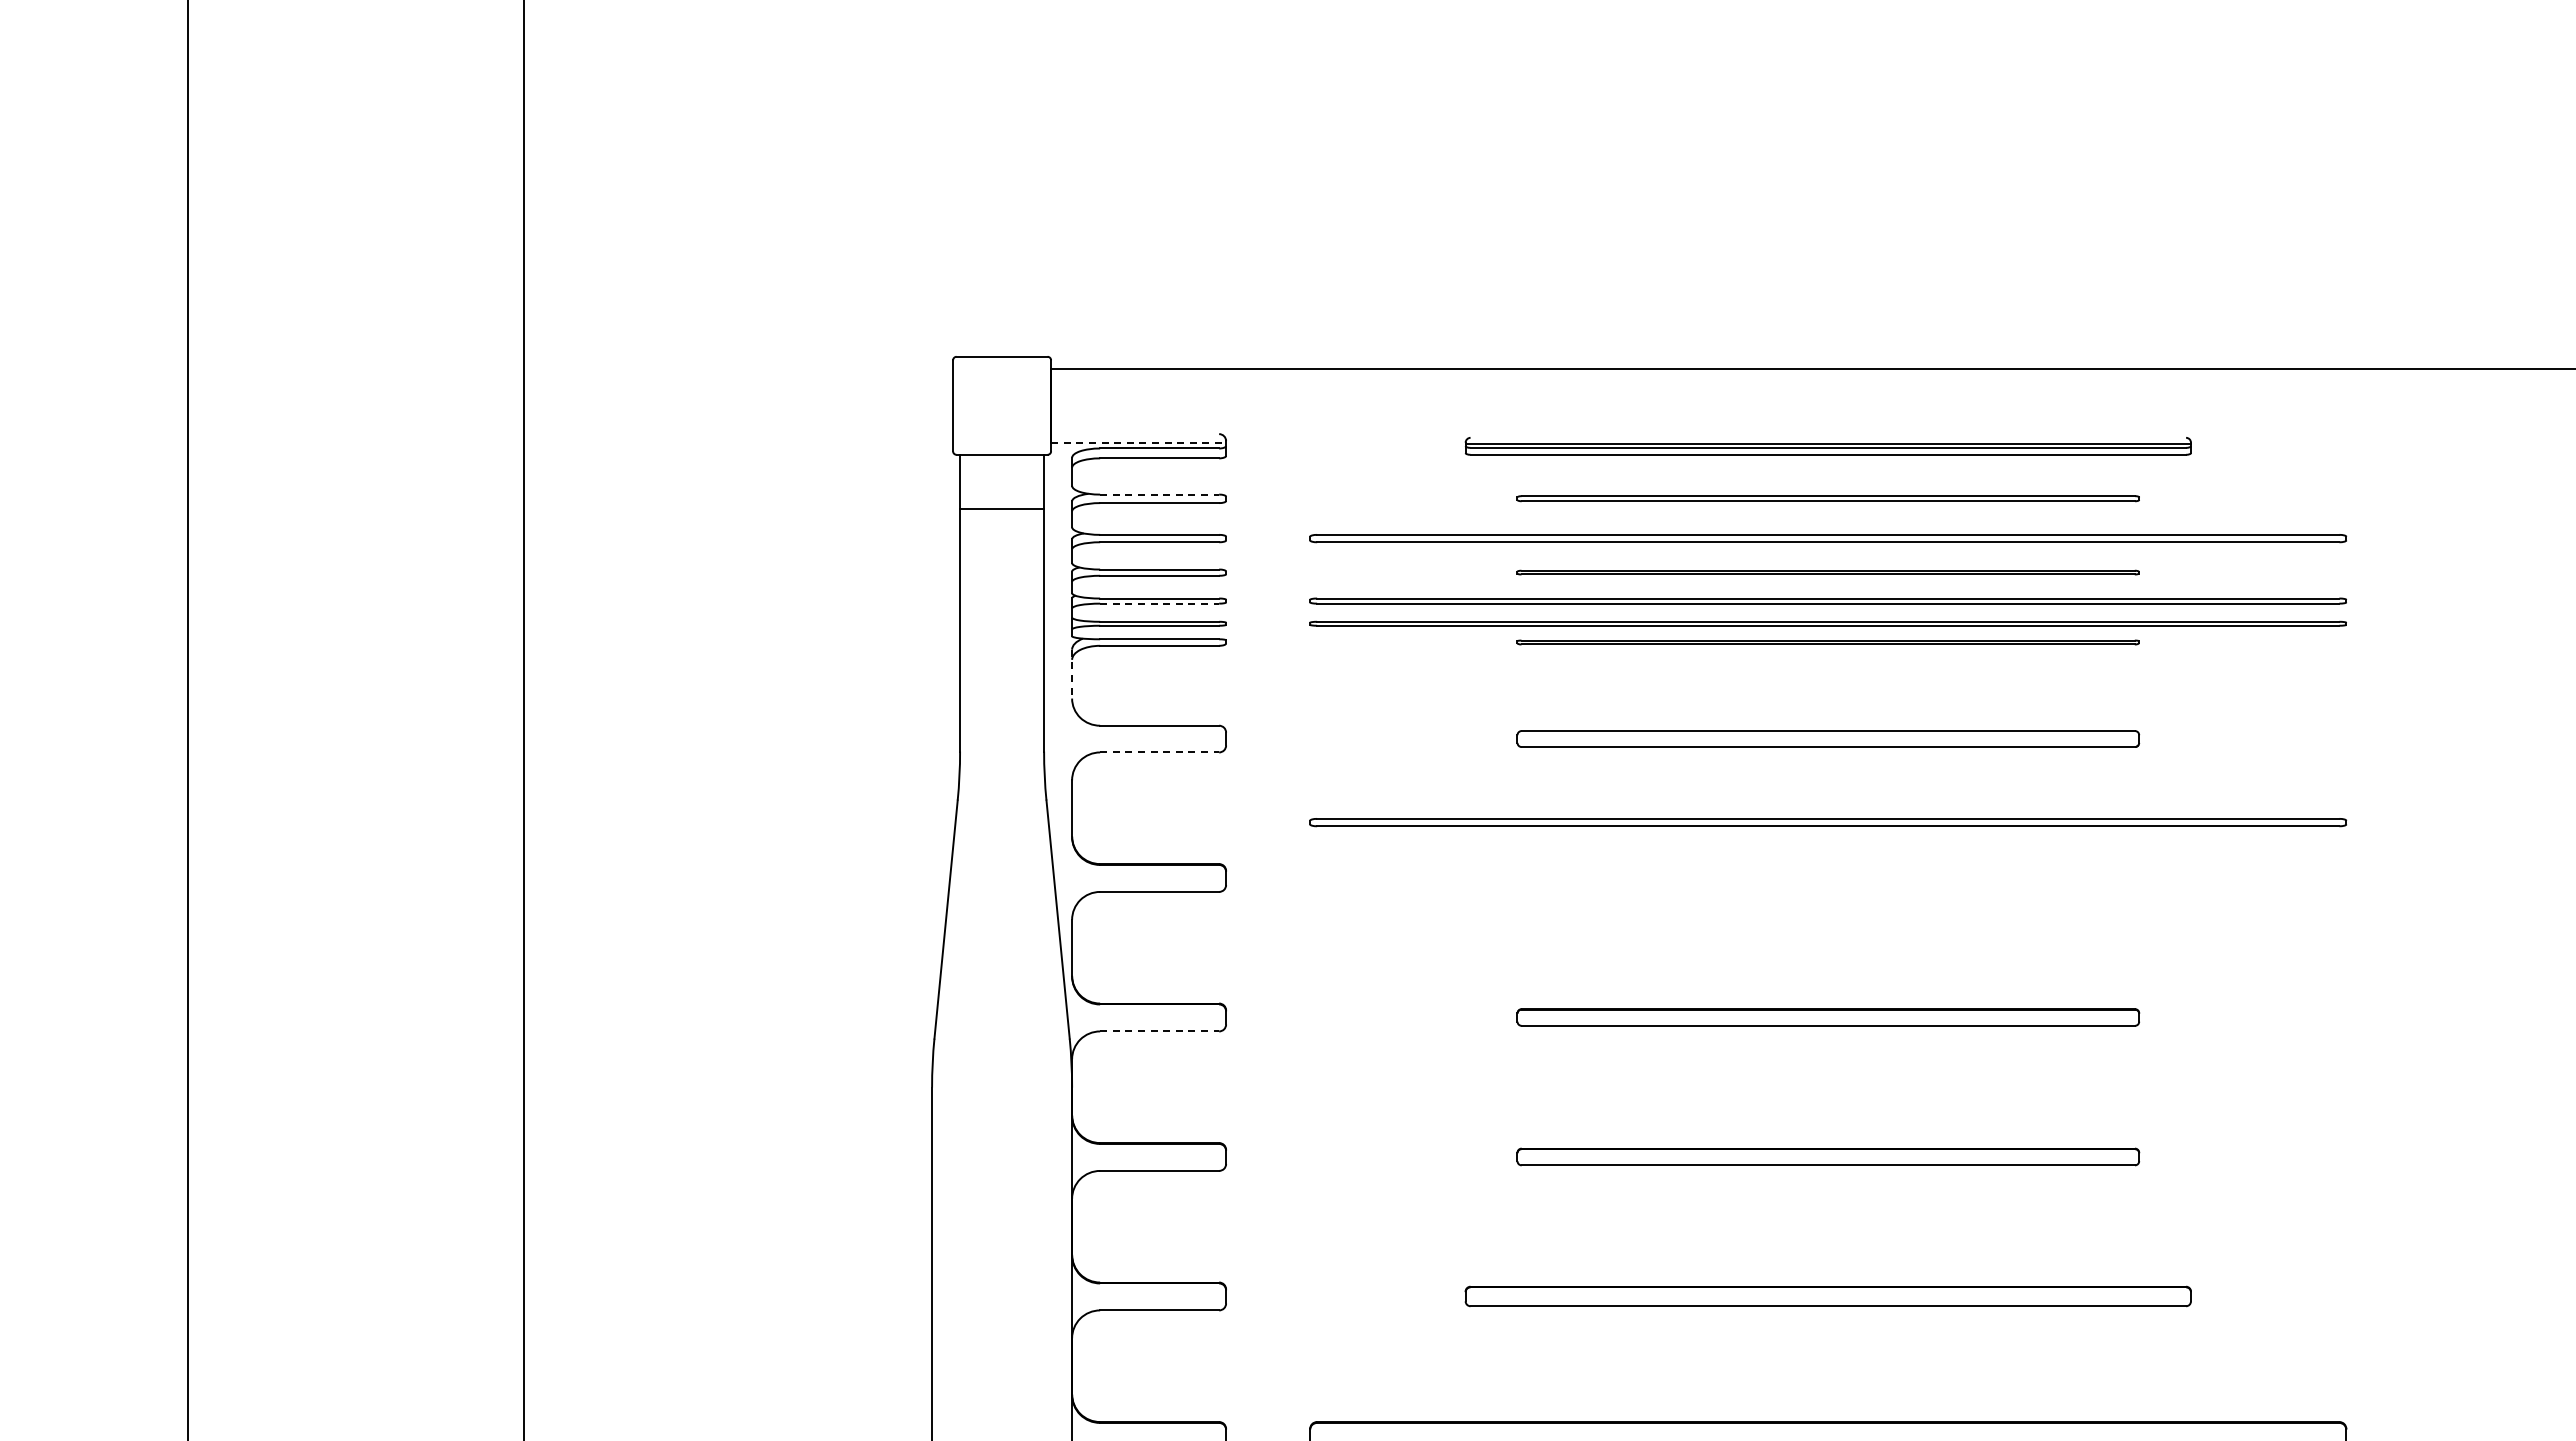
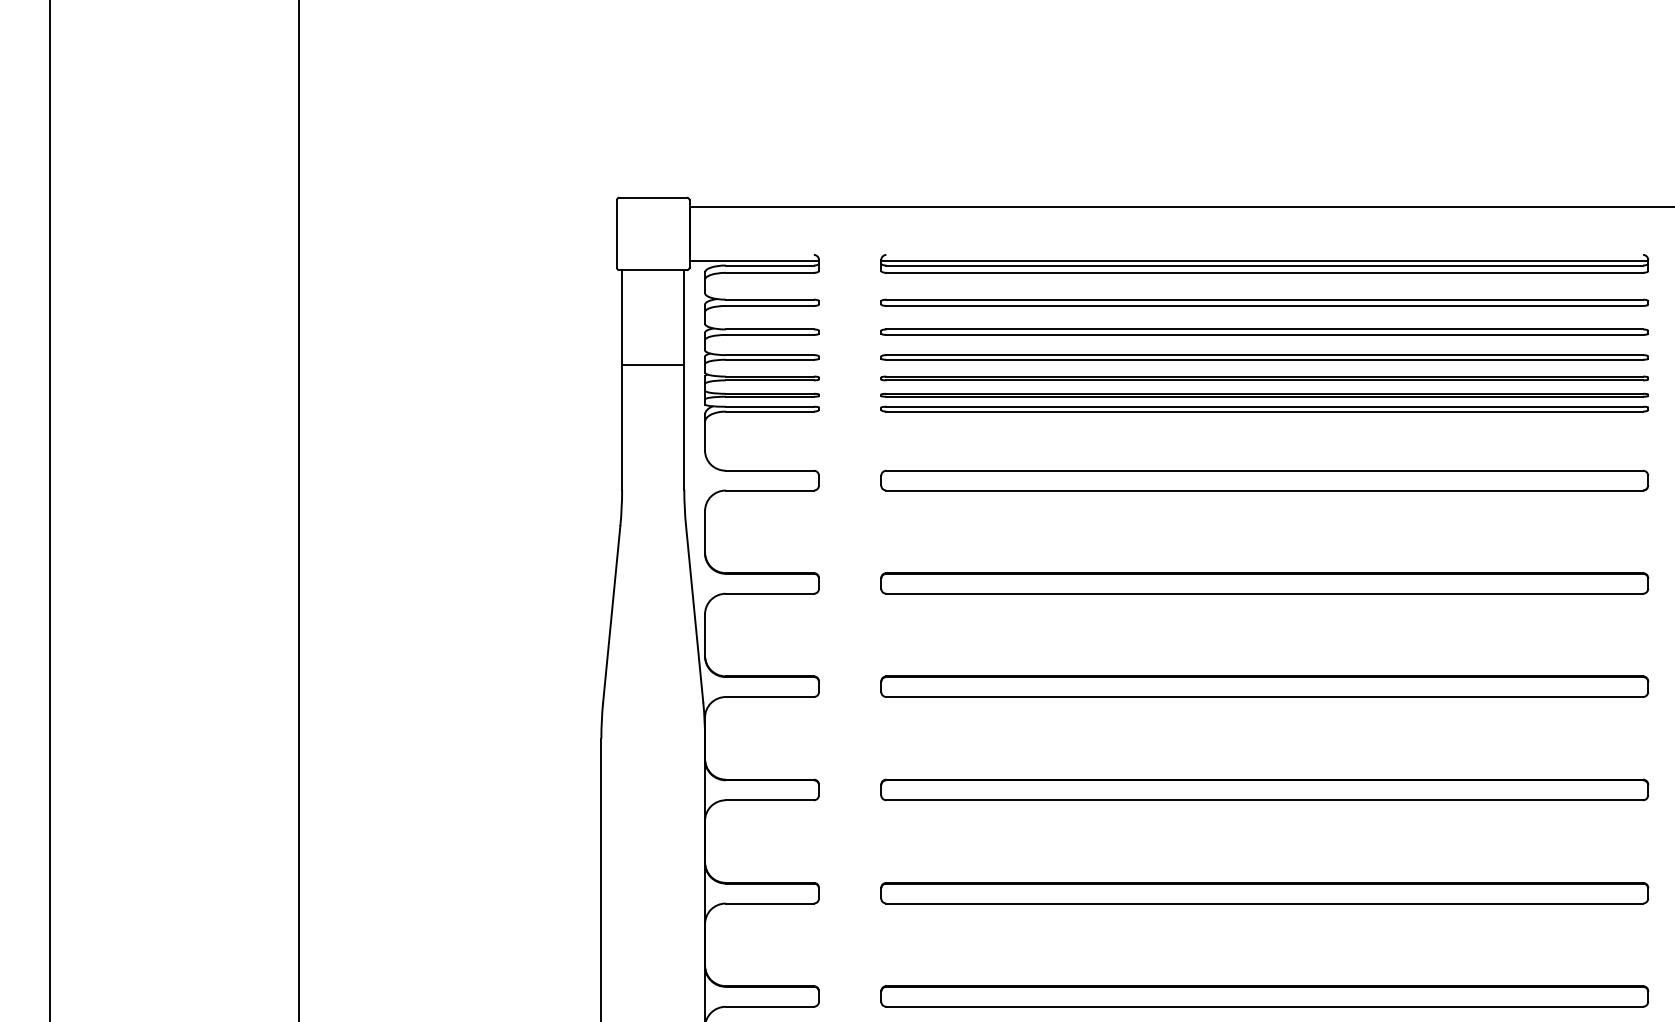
line: (1138, 442) -> (754, 261), dashed -> solid
part: (1828, 446) -> (1264, 264), size x1.43
line: (1159, 494) -> (769, 299), dashed -> solid
part: (1828, 498) -> (1264, 302), size x1.67
line: (1002, 508) -> (653, 365), moved
part: (1827, 572) -> (1264, 357), size x1.67
line: (1159, 603) -> (769, 380), dashed -> solid
part: (1827, 642) -> (1264, 409), size x1.67
line: (1072, 674) -> (705, 432), dashed -> solid
part: (1828, 738) -> (1264, 480), size x1.67
line: (1159, 752) -> (769, 490), dashed -> solid
part: (1828, 822) -> (1264, 542), removed
part: (1828, 877) -> (1264, 583), added
part: (1828, 1017) -> (1264, 686), size x1.67
line: (1159, 1031) -> (769, 697), dashed -> solid
part: (1828, 1156) -> (1264, 789), size x1.67
part: (1828, 1296) -> (1264, 893), size x1.43

